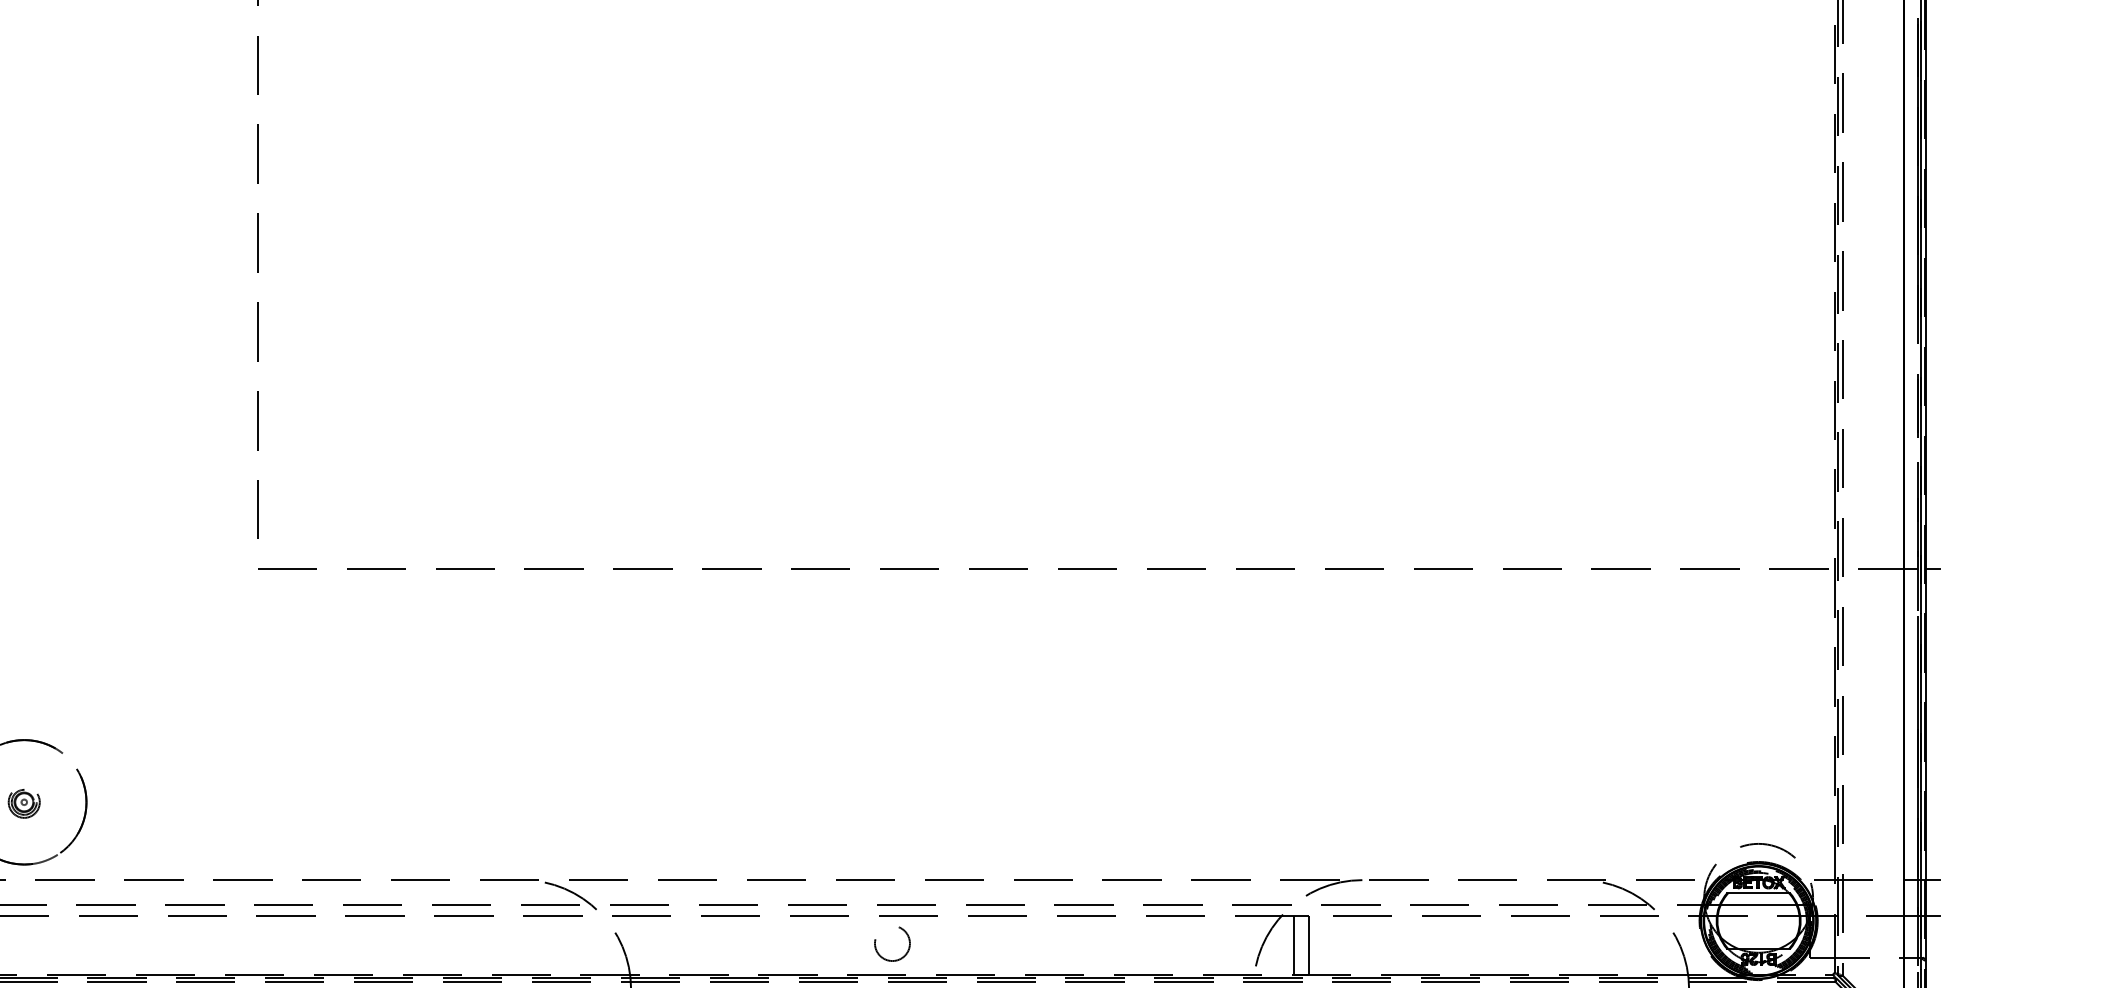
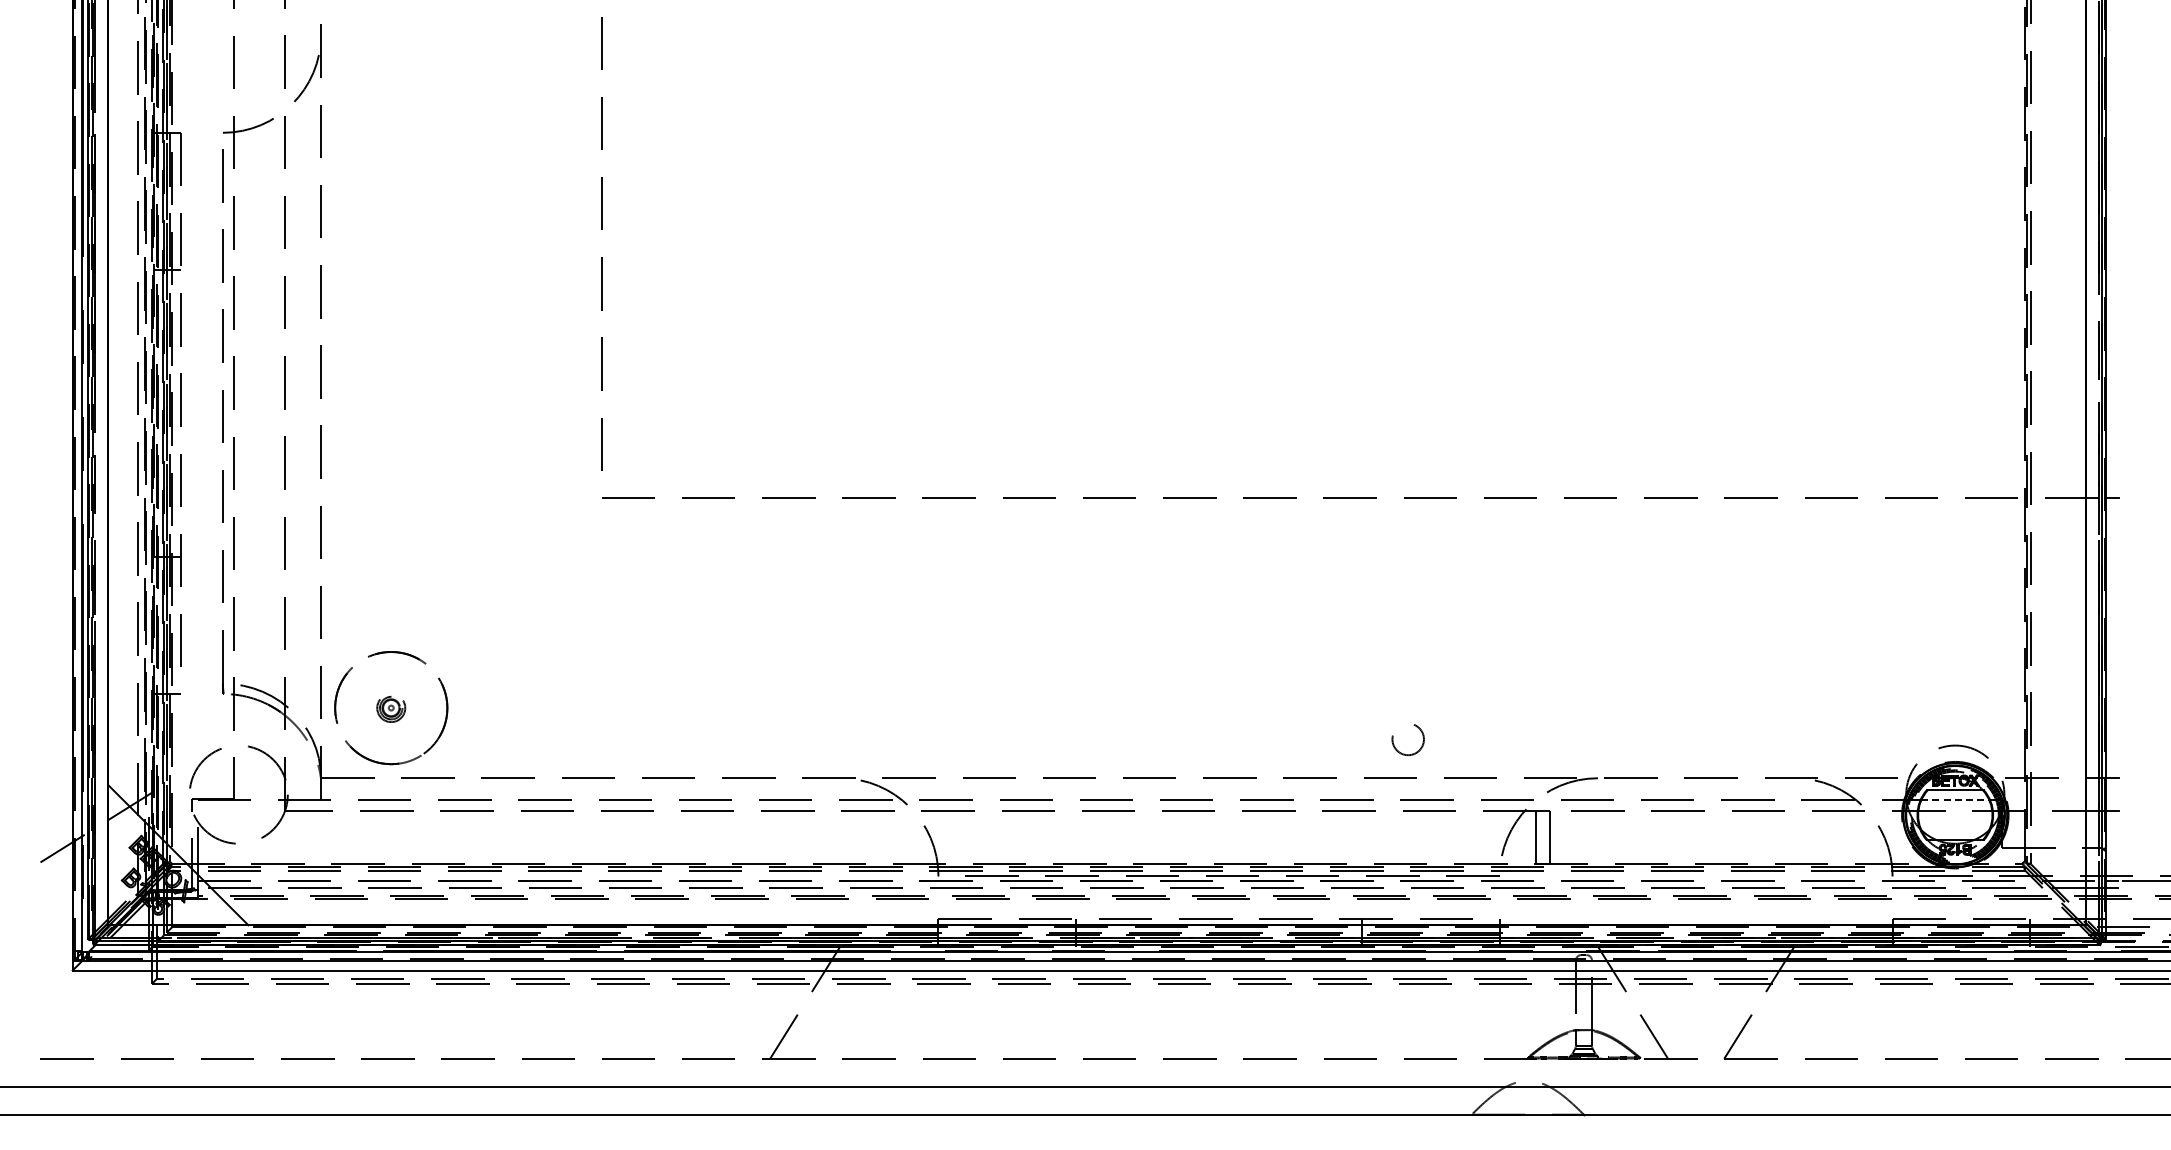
line: (1758, 904) -> (1955, 800), solid -> dashed
circle: (891, 944) -> (1407, 740), moved

